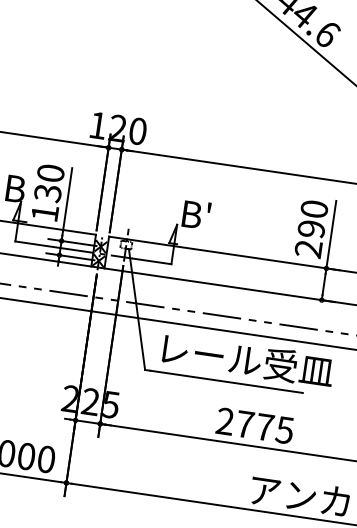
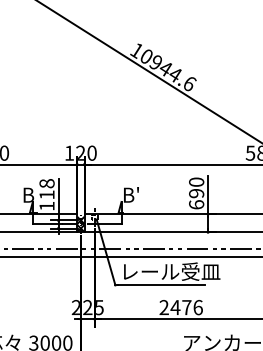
text: (48, 183) -> (46, 189), 130 -> 118
text: (308, 248) -> (196, 204), 290 -> 690
text: (264, 427) -> (186, 307), 2775 -> 2476

